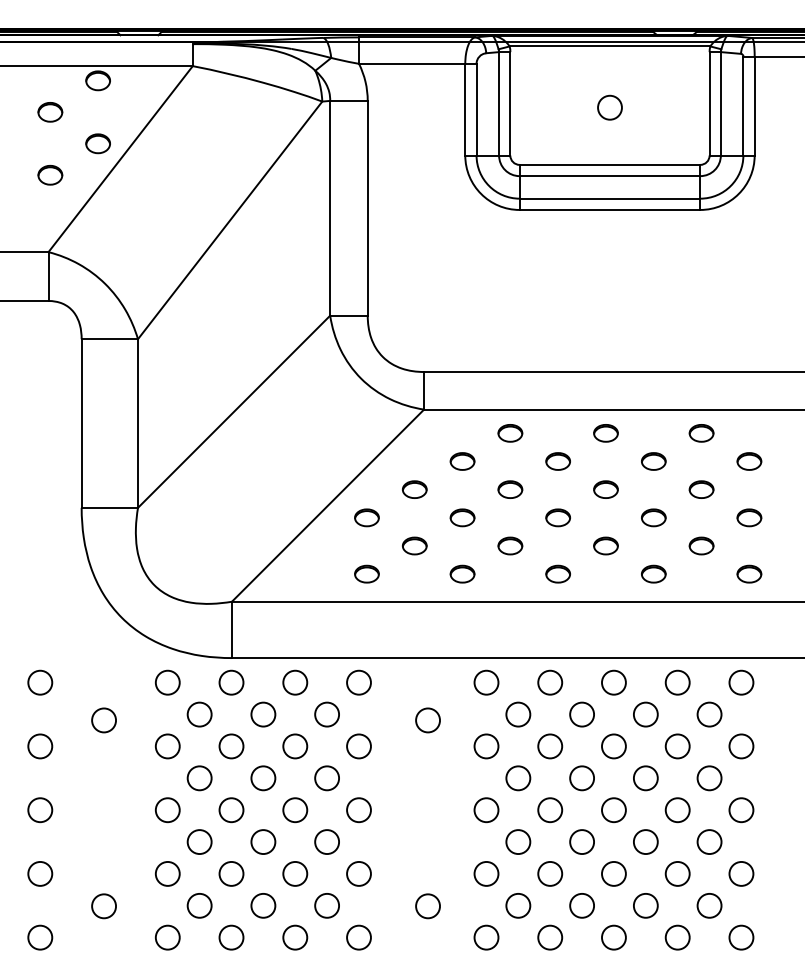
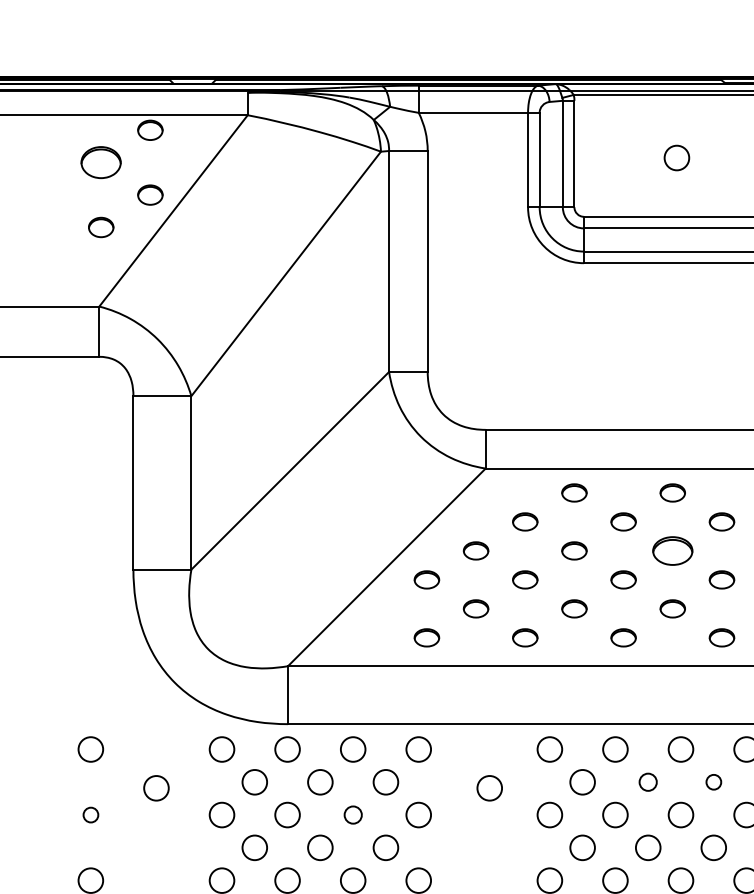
part: (50, 112) -> (101, 162), size x1.6
part: (605, 489) -> (672, 550), size x1.6
circle: (581, 714) -> (647, 782), size x0.7
circle: (645, 714) -> (713, 782), size x0.6
circle: (40, 746) -> (91, 815), size x0.6
circle: (295, 746) -> (353, 815), size x0.7

